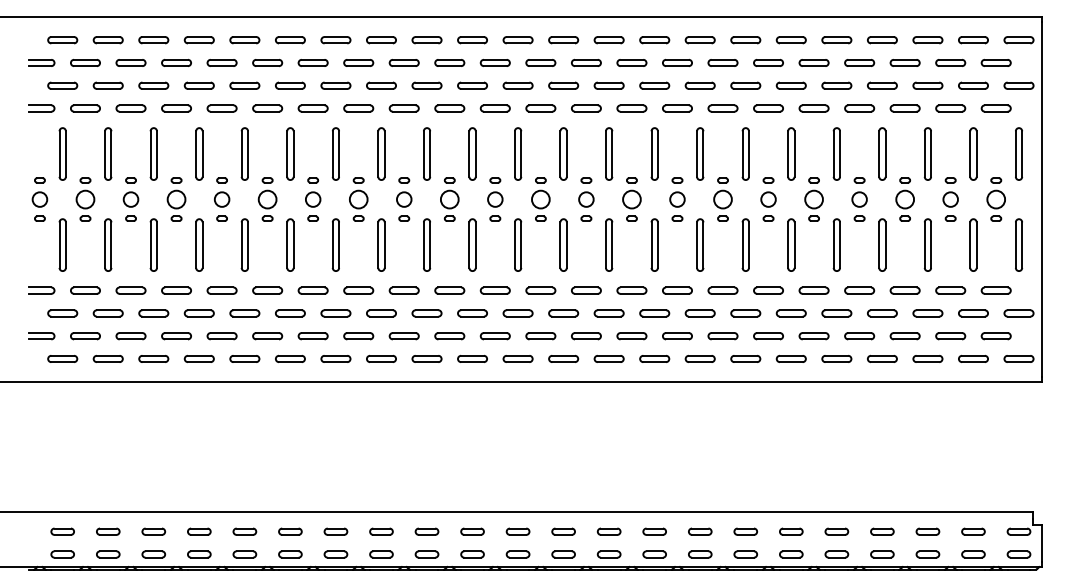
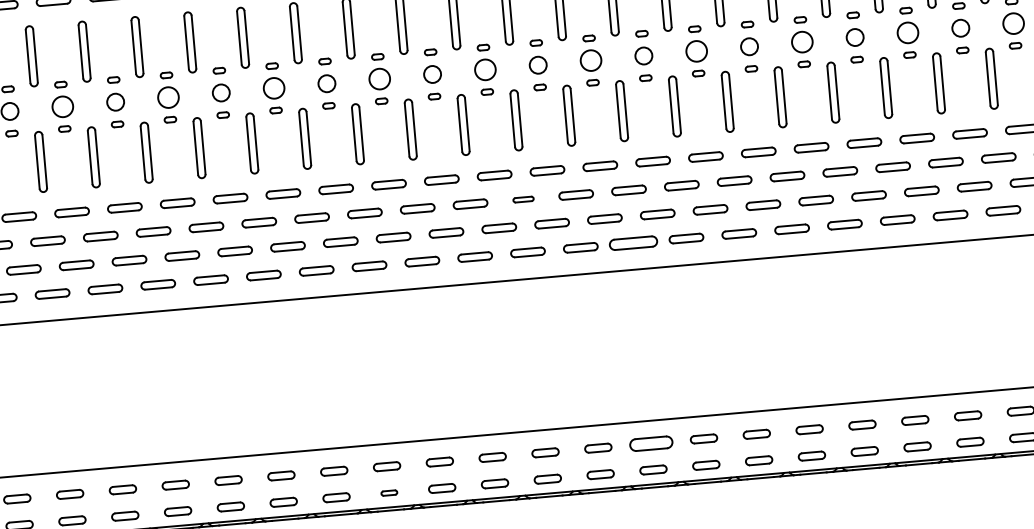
part: (563, 313) -> (523, 199), size x0.6
part: (654, 358) -> (633, 242), size x1.4
part: (654, 531) -> (650, 443), size x1.6
part: (426, 554) -> (388, 493), size x0.6

